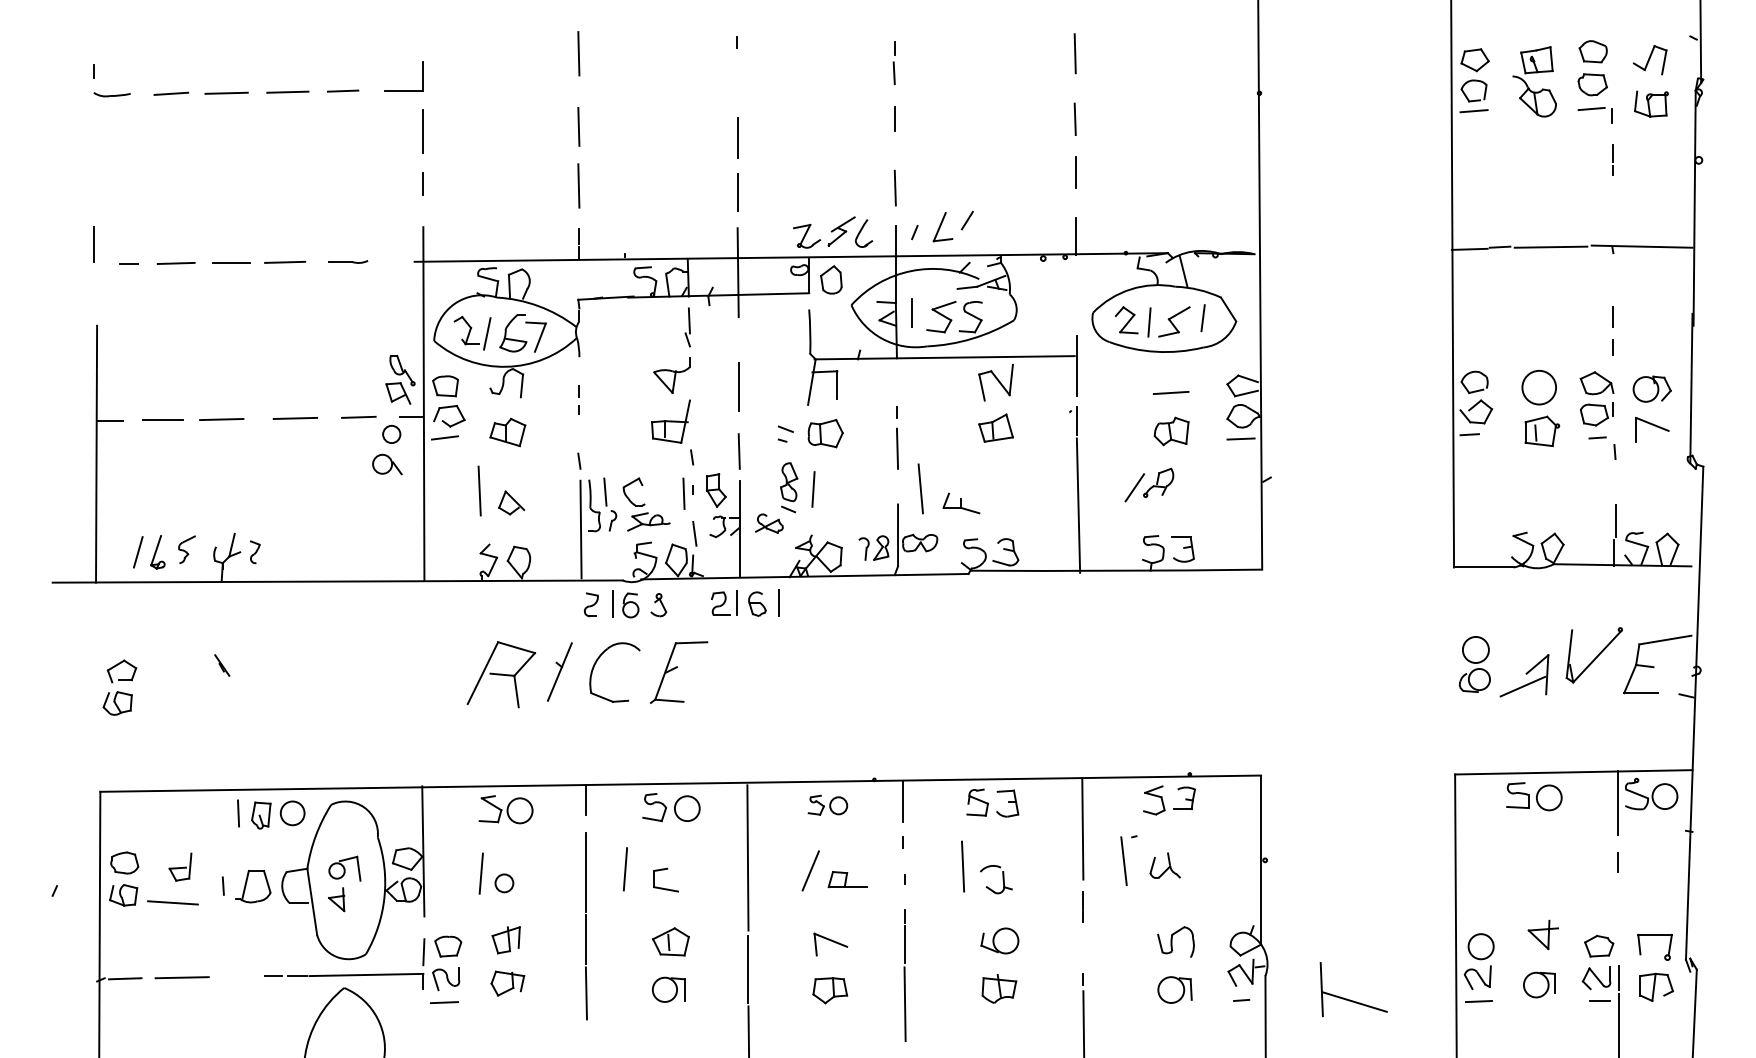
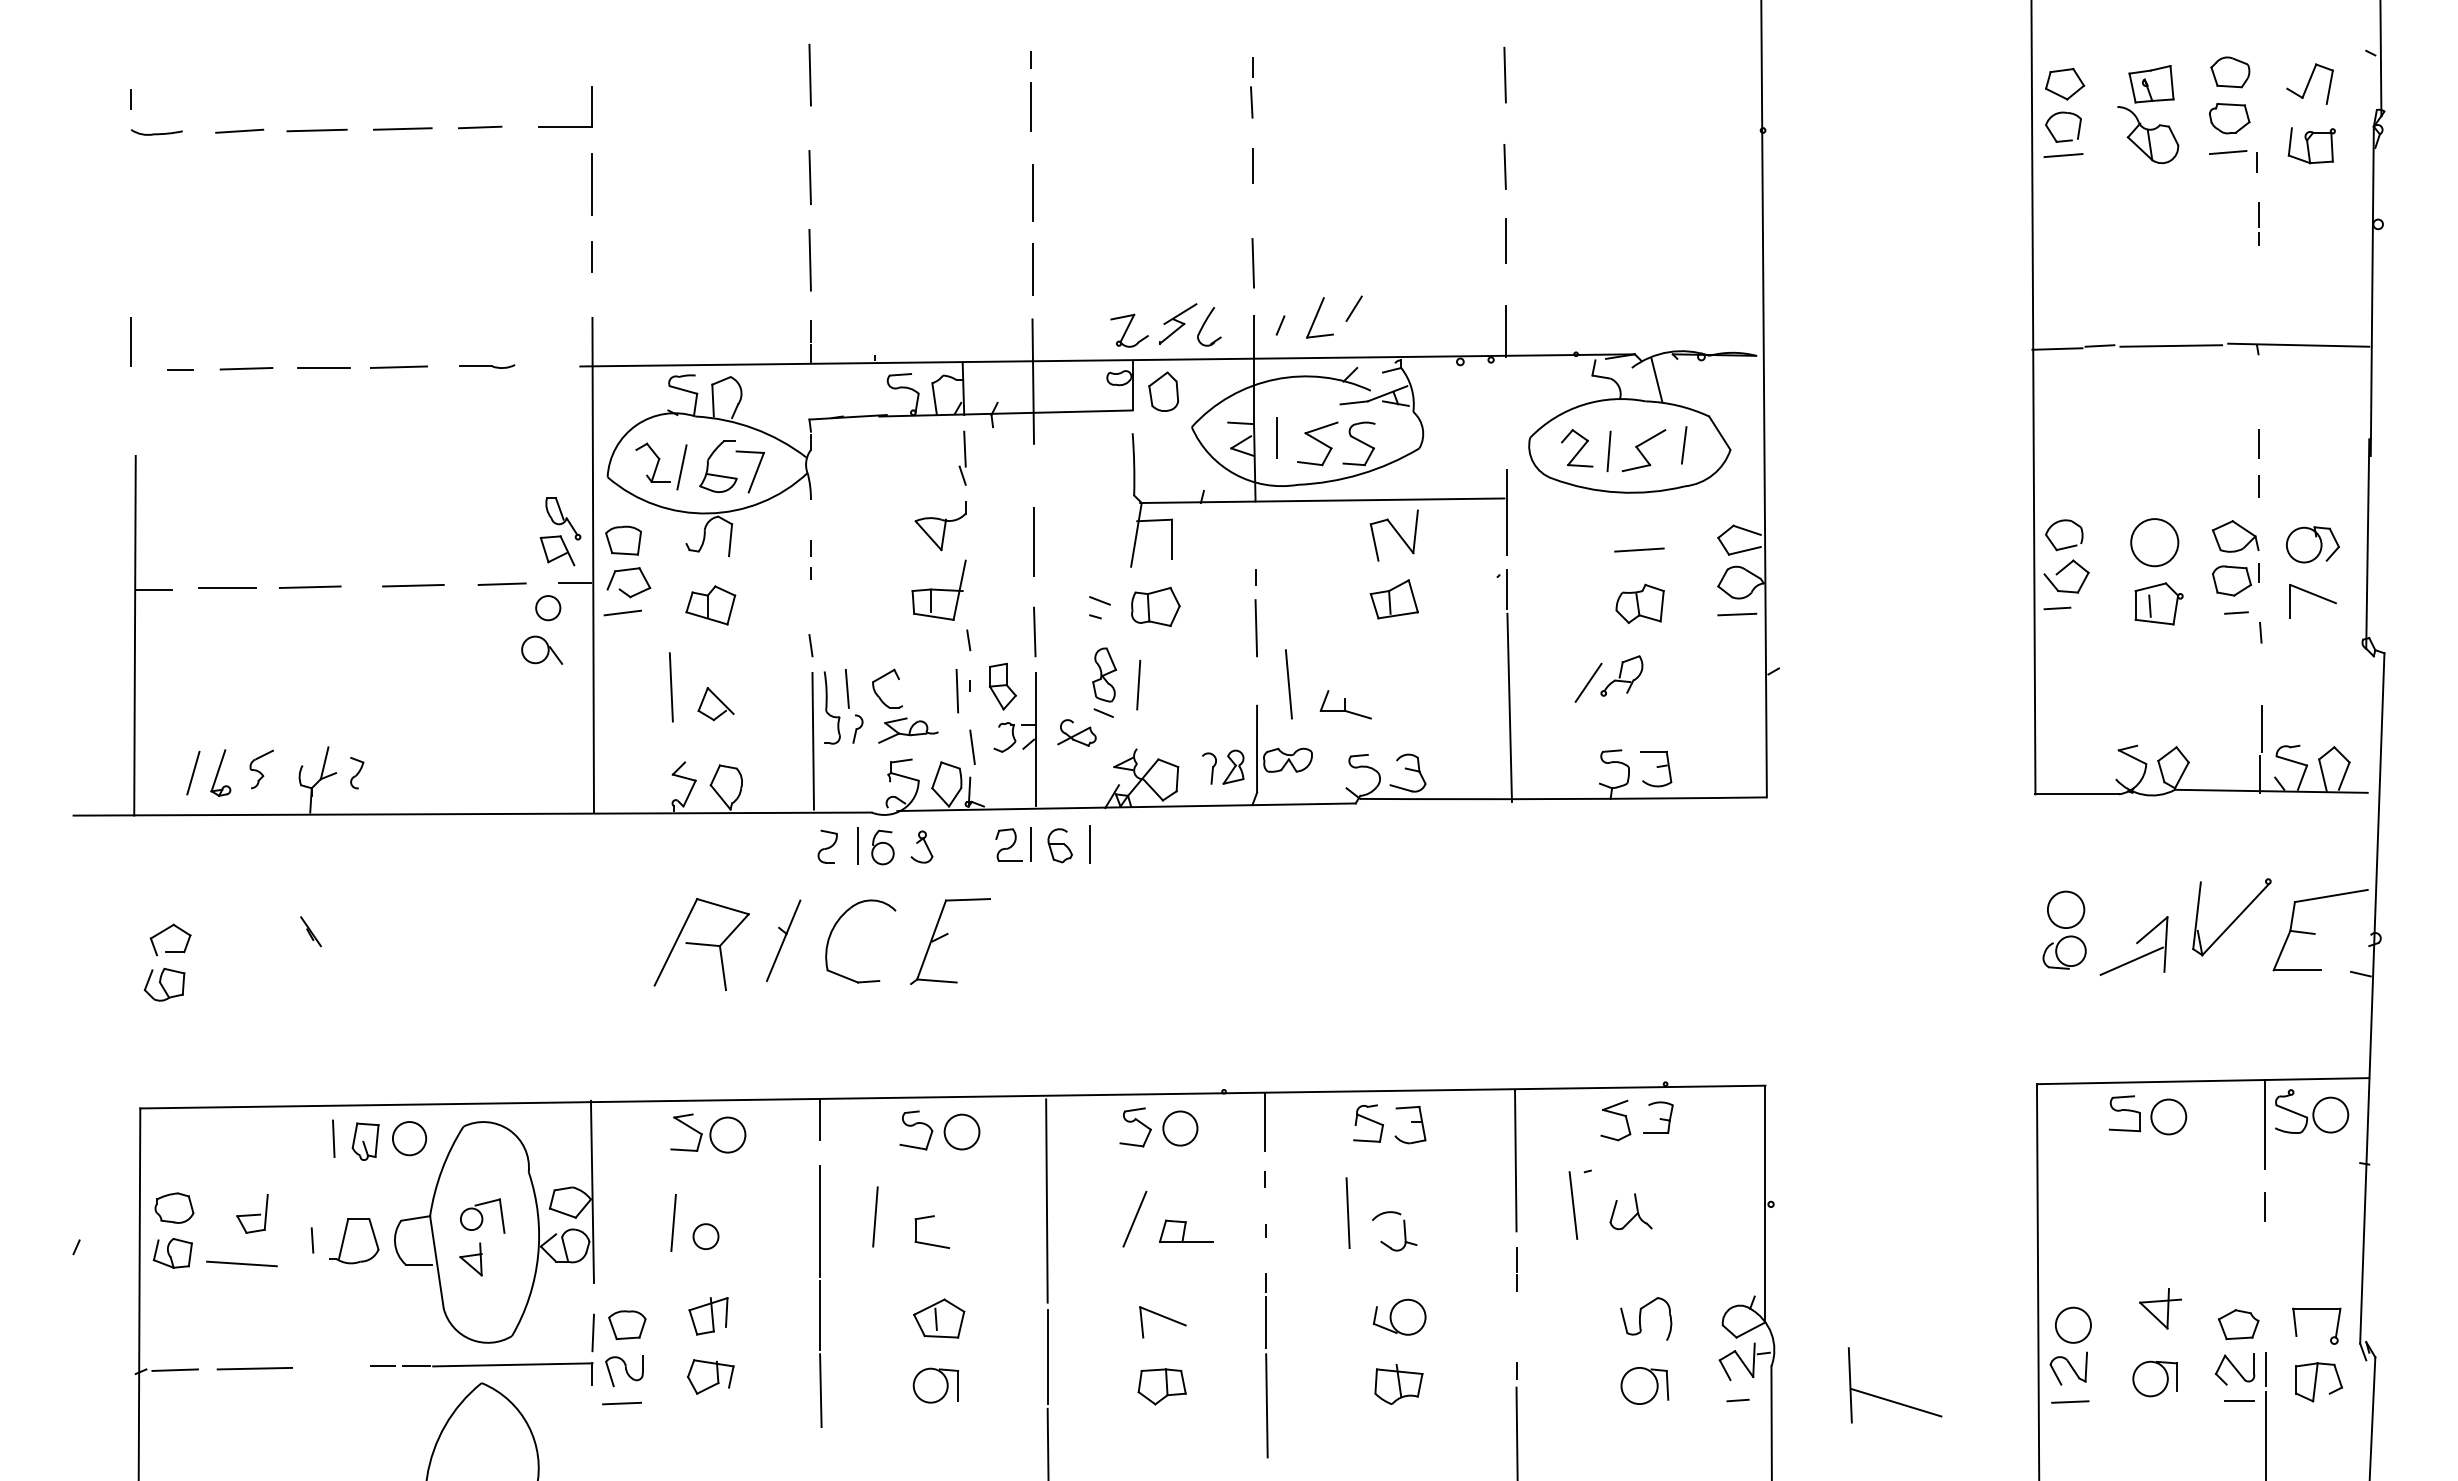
line: (736, 76) -> (1030, 107), added
part: (827, 804) -> (1158, 1126), size x1.43

